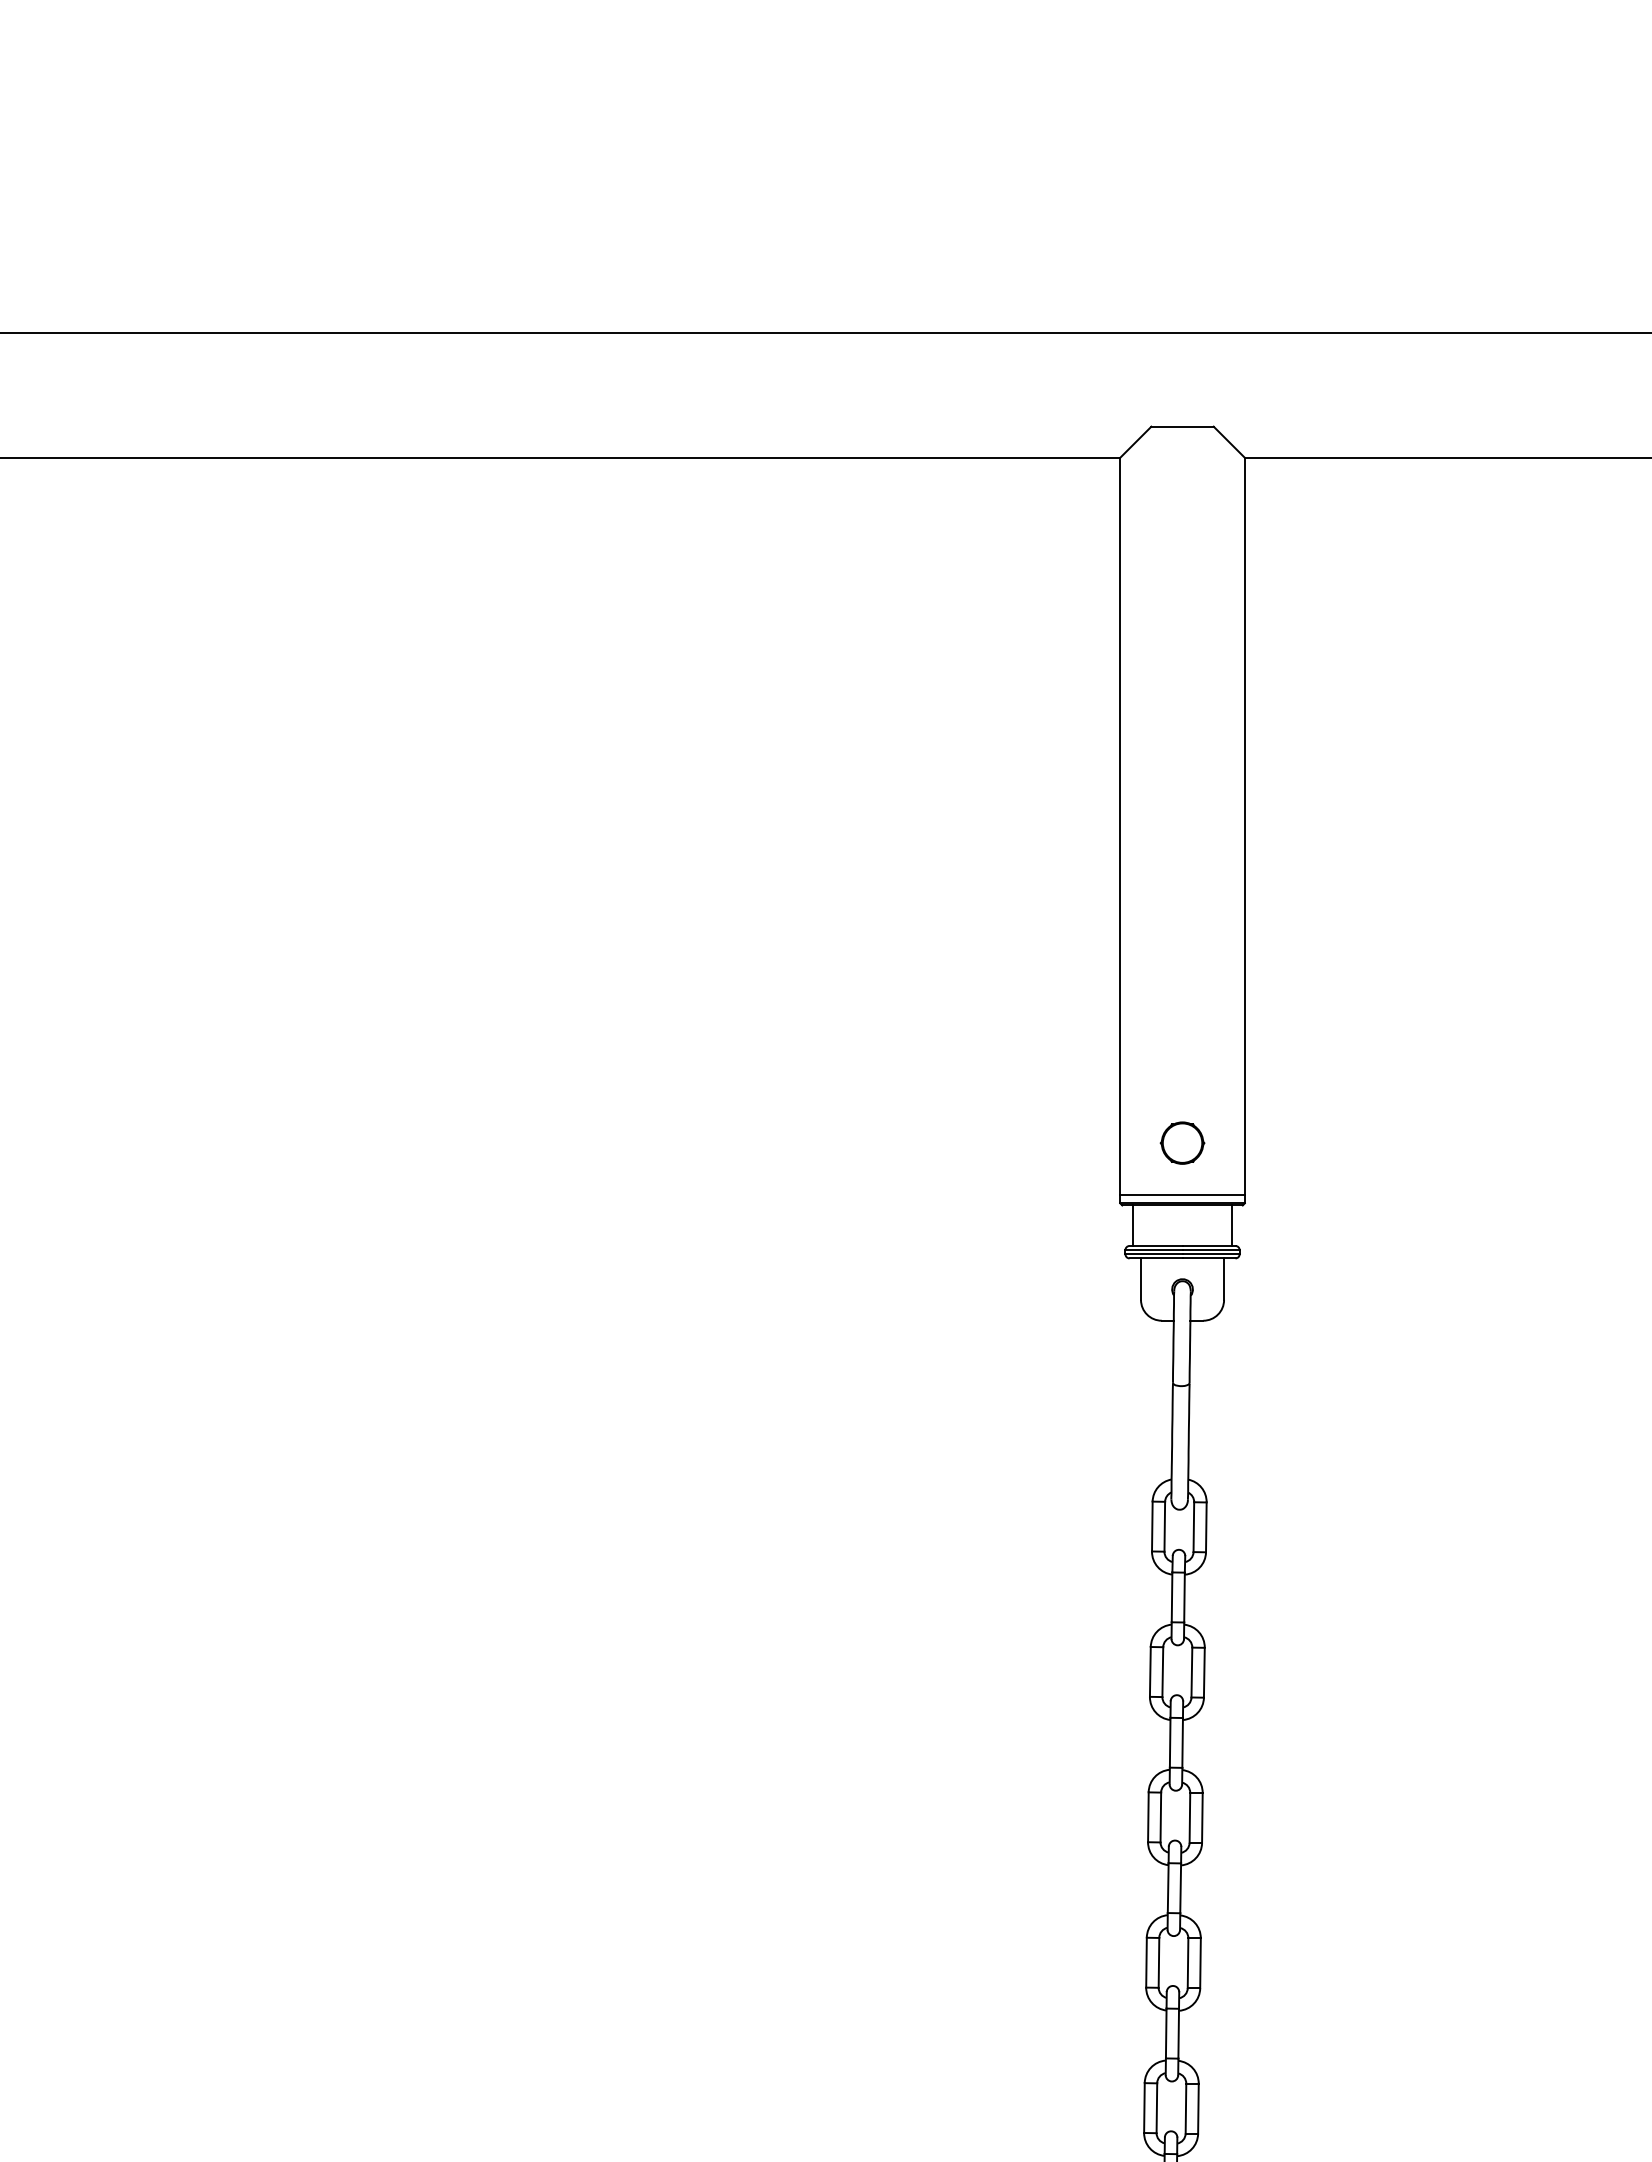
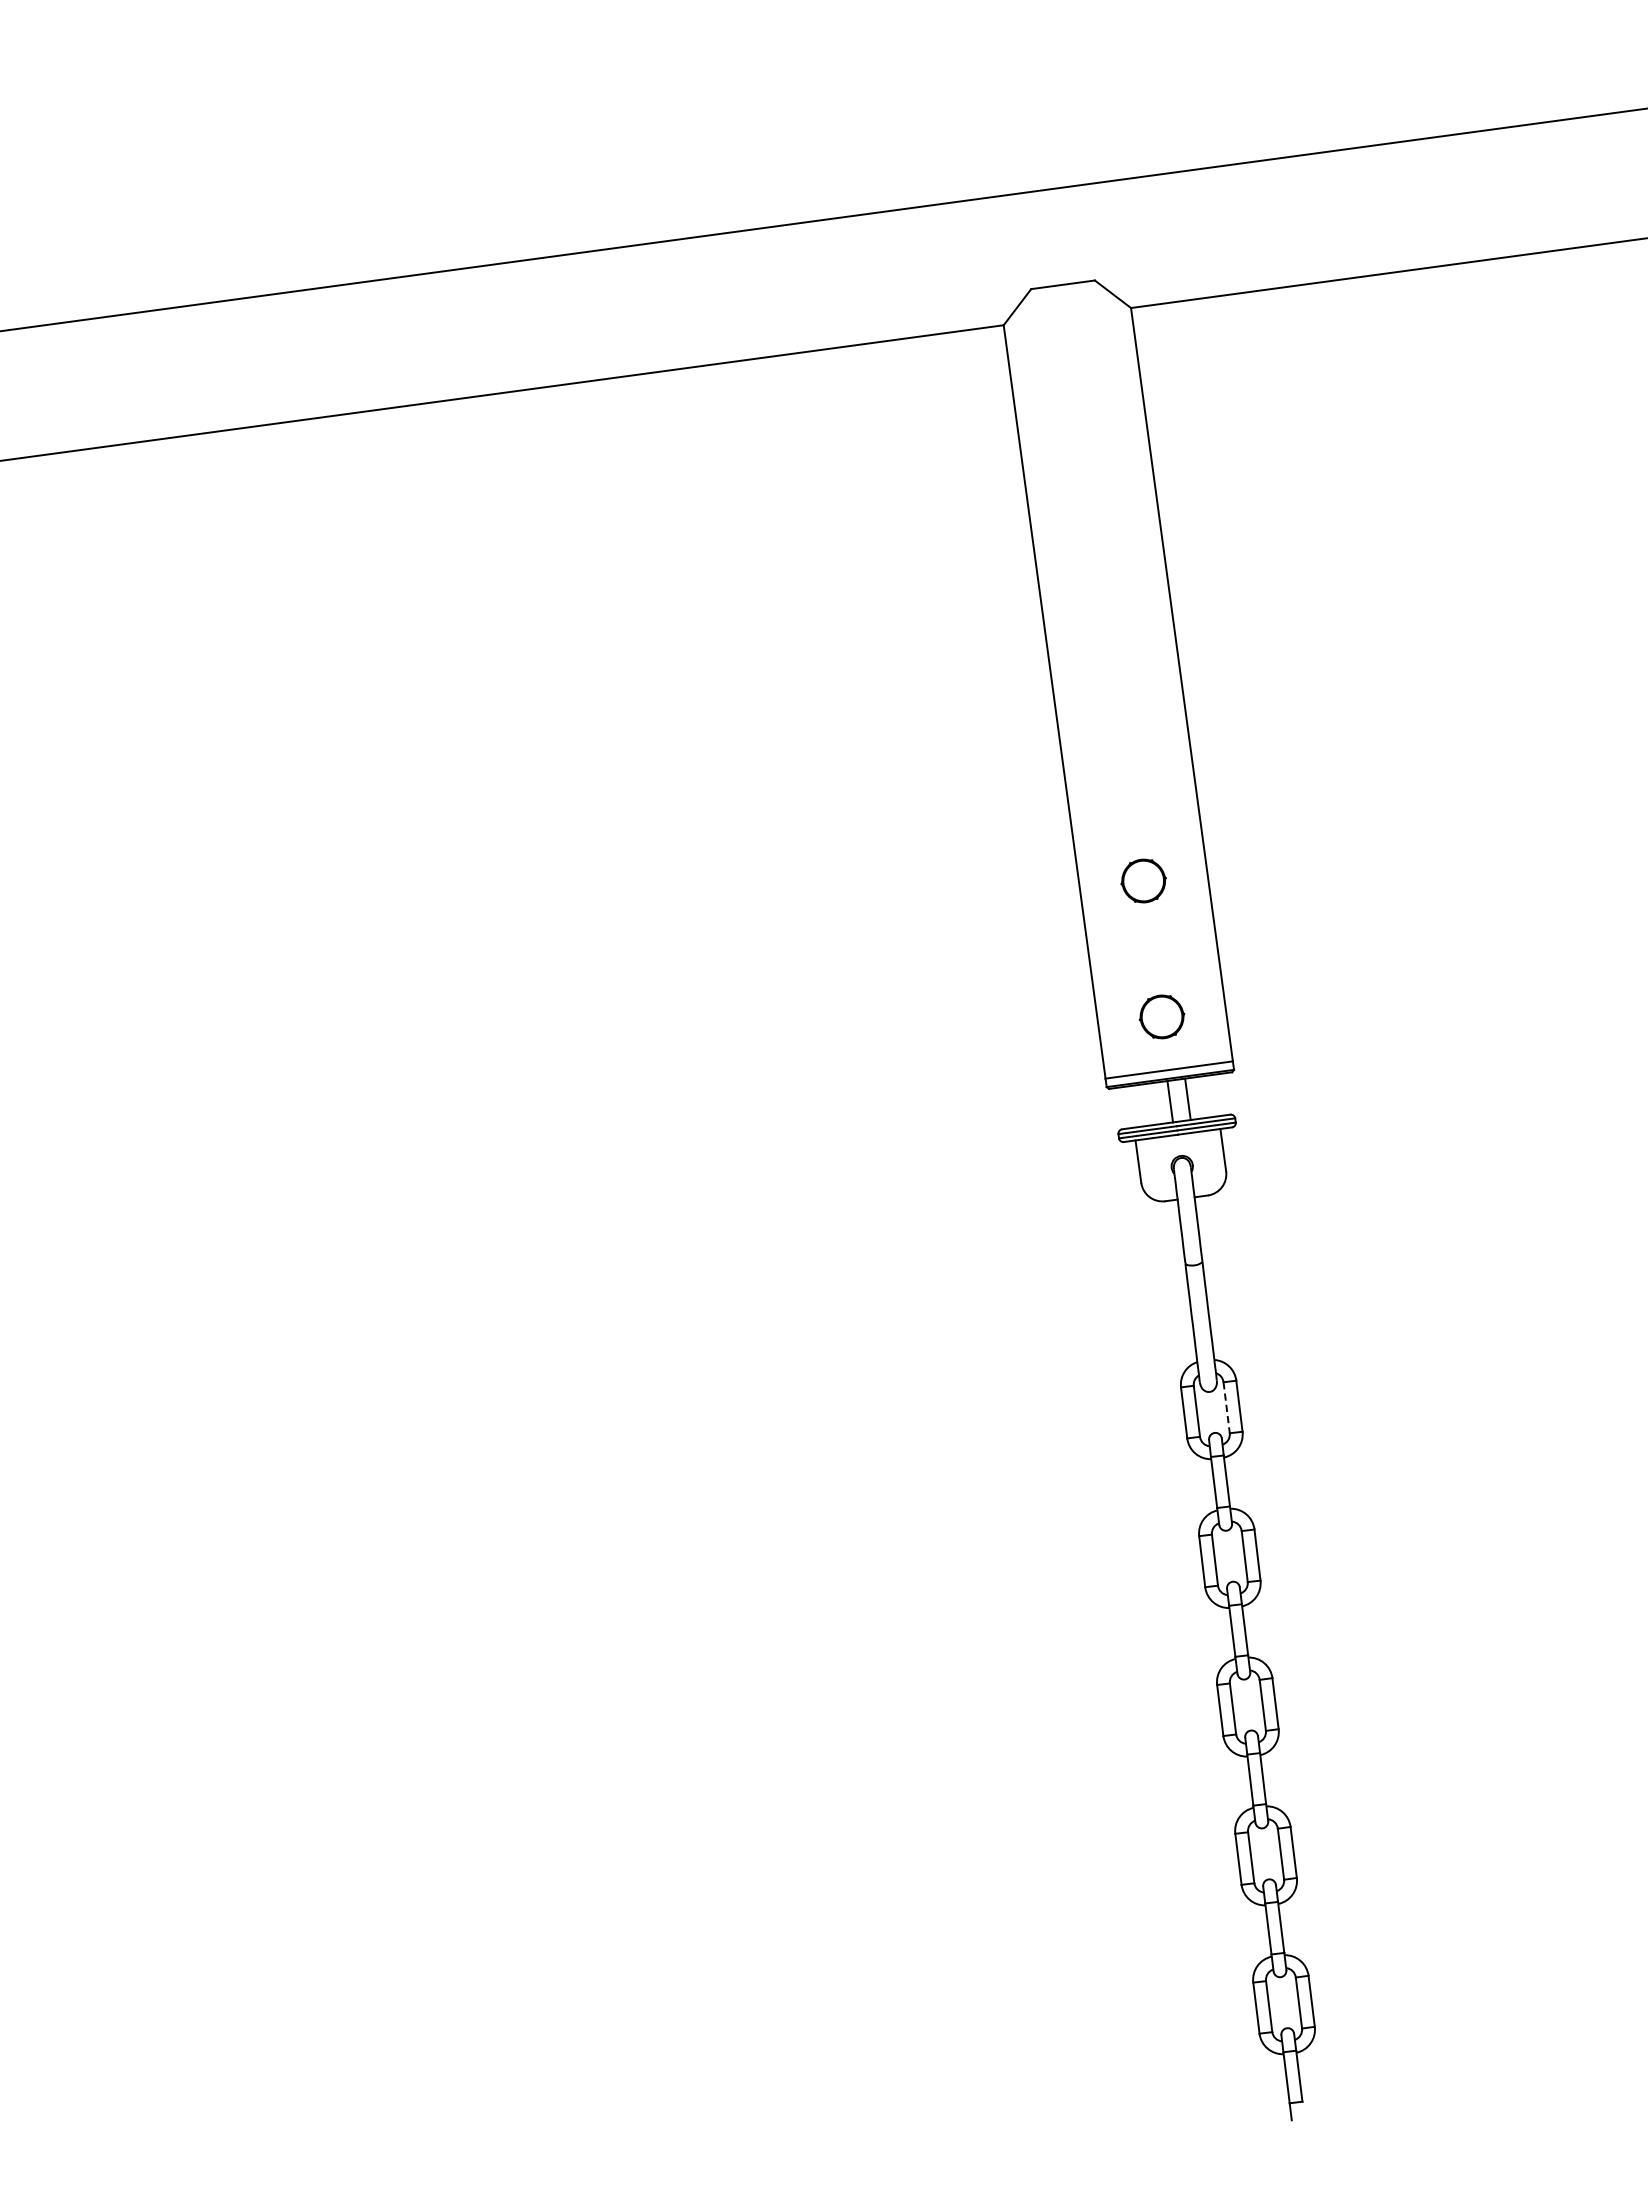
part: (1182, 1009) -> (1143, 880), added
line: (1132, 1225) -> (1187, 1099), moved
line: (1232, 1225) -> (1170, 1101), moved
line: (1193, 1527) -> (1226, 1408), solid -> dashed

